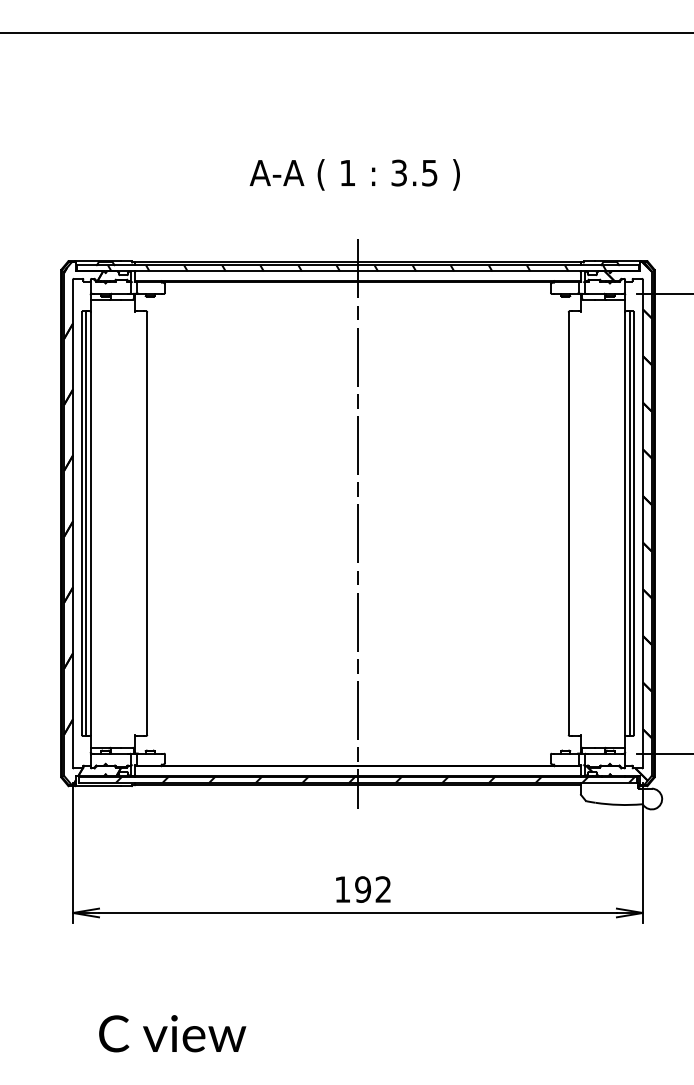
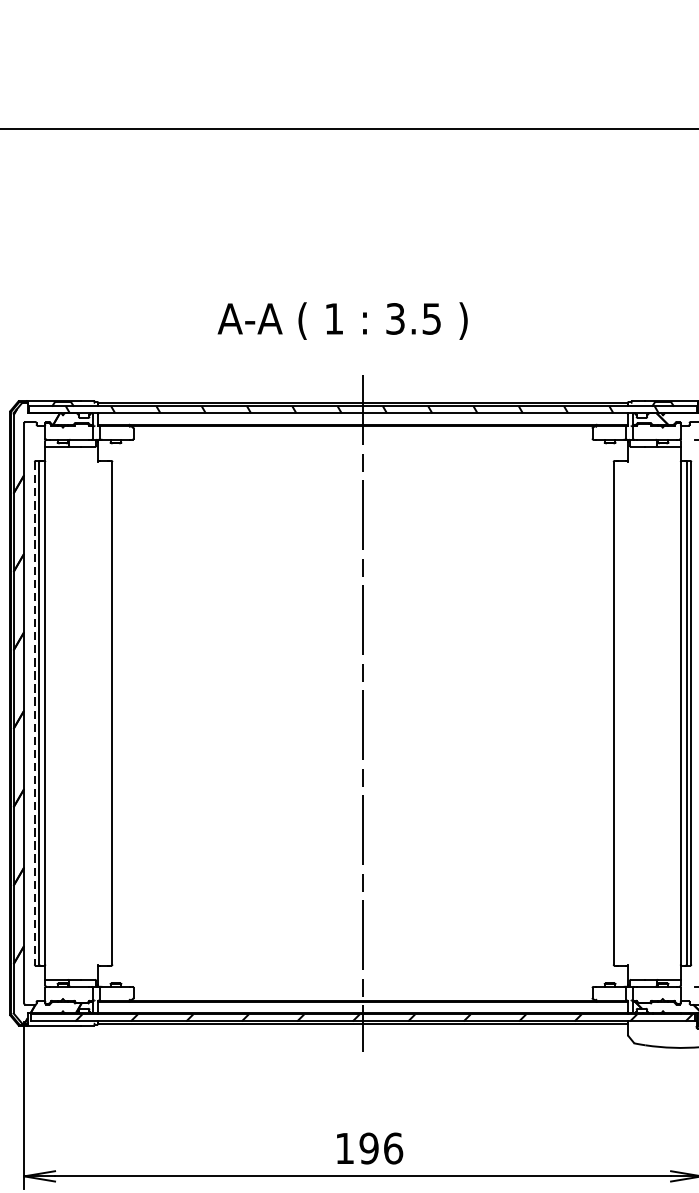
text: (354, 174) -> (342, 320), moved
line: (81, 524) -> (34, 714), solid -> dashed
text: (383, 889) -> (393, 1148), 192 -> 196

